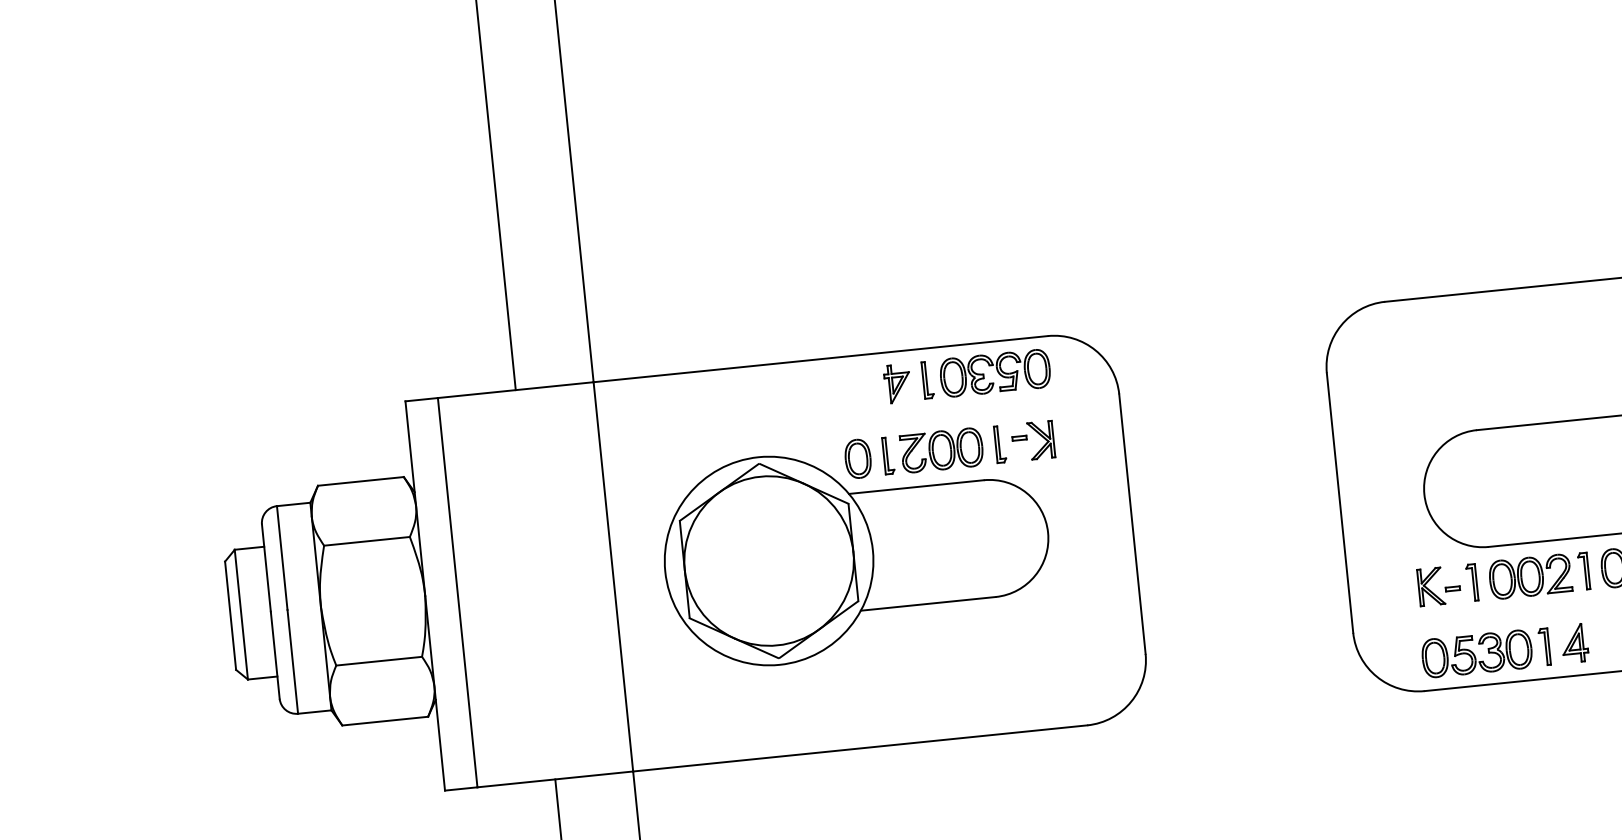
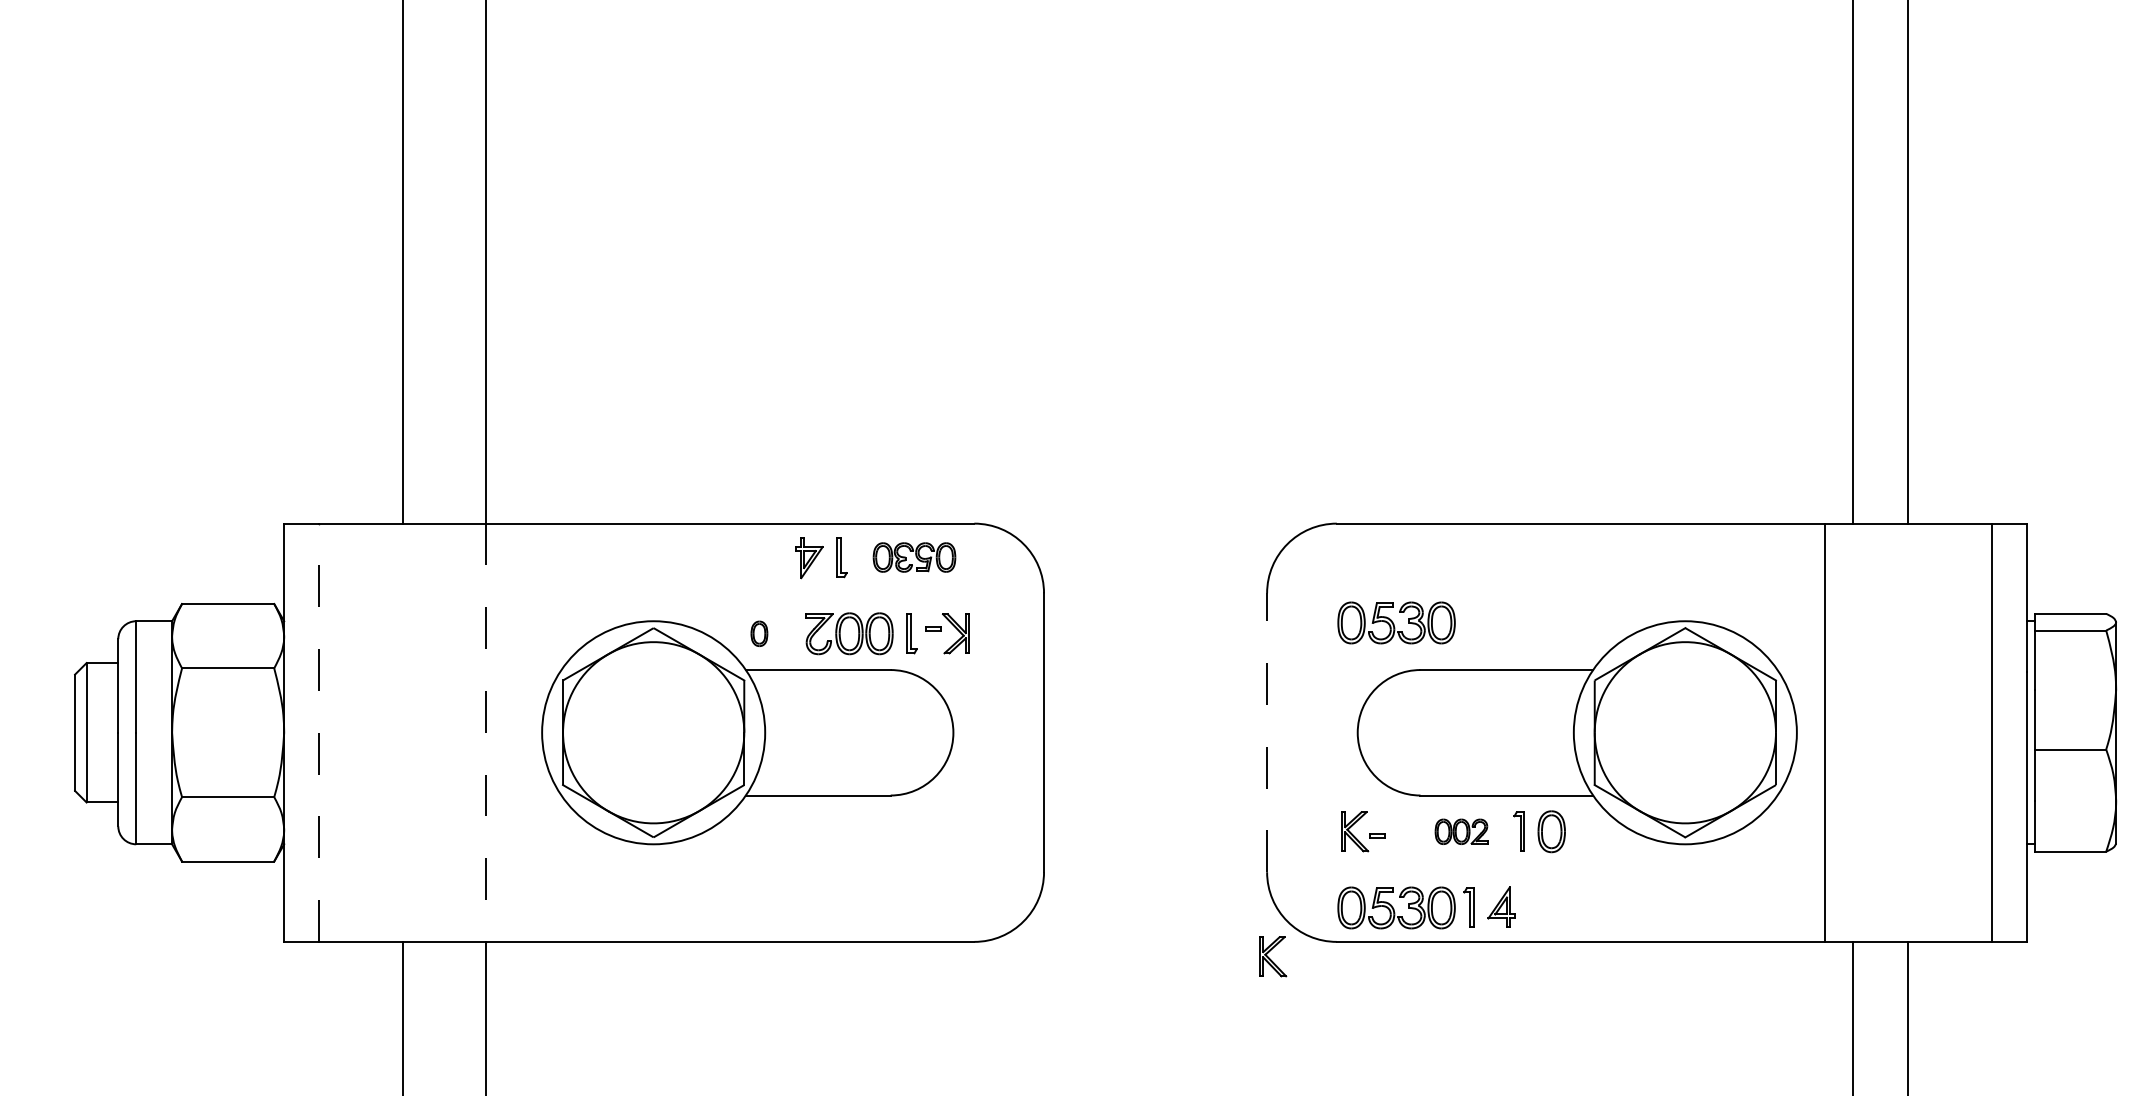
part: (995, 373) -> (914, 557), size x0.7
part: (1450, 388) -> (1396, 622), added
part: (888, 455) -> (791, 633), removed
part: (858, 458) -> (759, 633), size x0.6
line: (1340, 502) -> (1267, 732), solid -> dashed
part: (1530, 576) -> (1461, 831), size x0.6
line: (613, 577) -> (486, 733), solid -> dashed
part: (1471, 582) -> (1398, 831), removed
line: (458, 592) -> (319, 732), solid -> dashed
part: (1367, 710) -> (1273, 956), added

